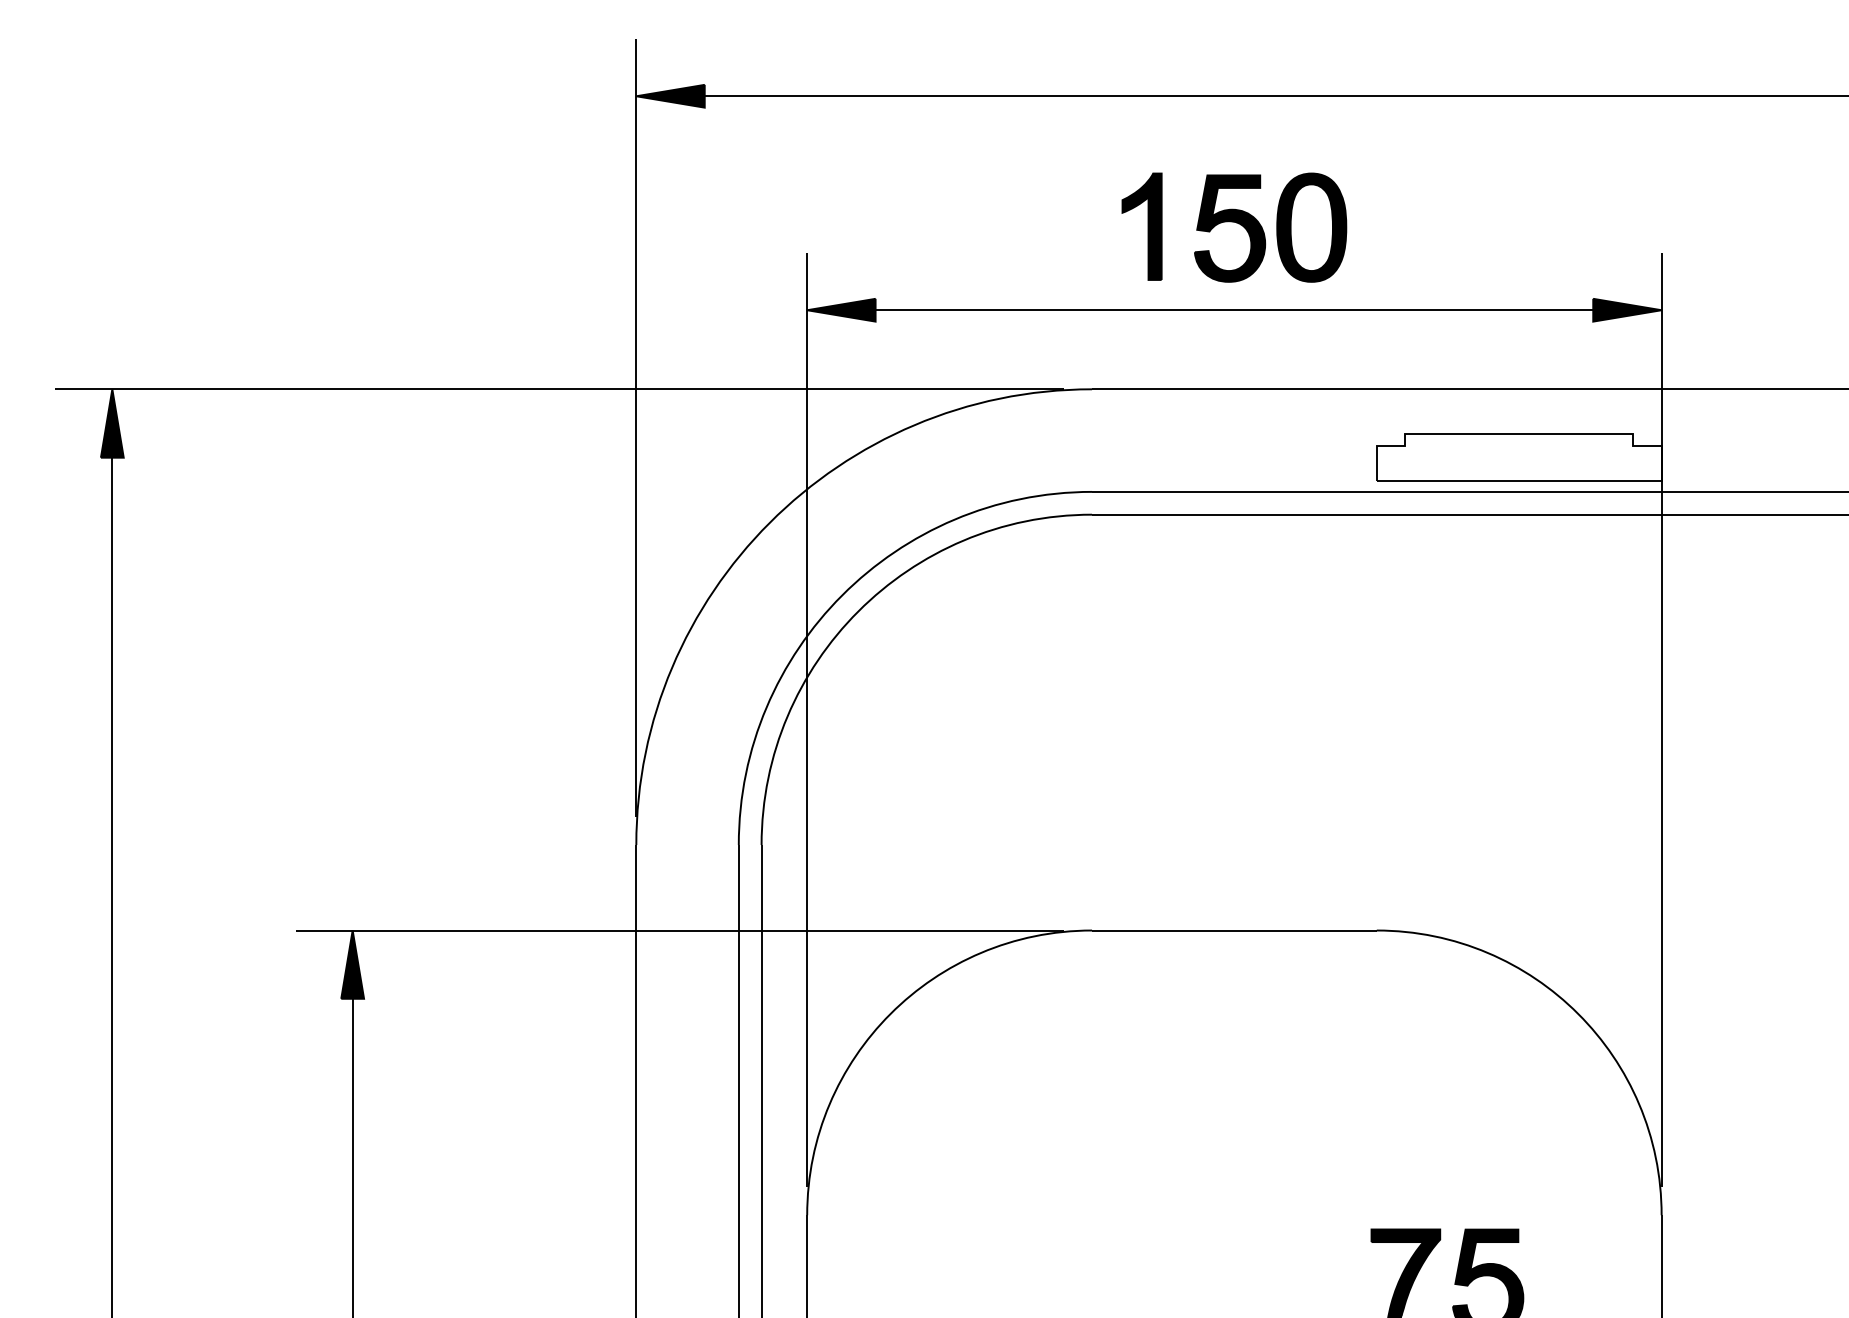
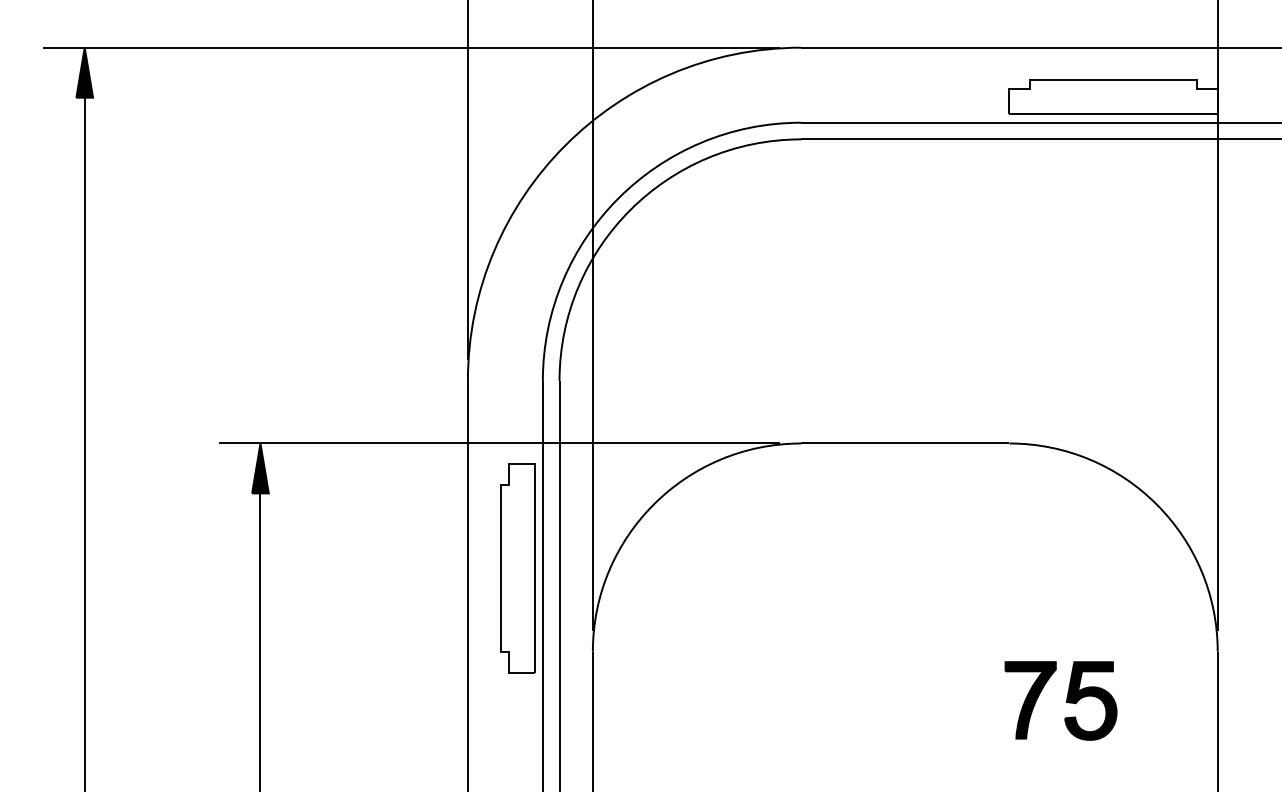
part: (703, 1101) -> (517, 568), added

